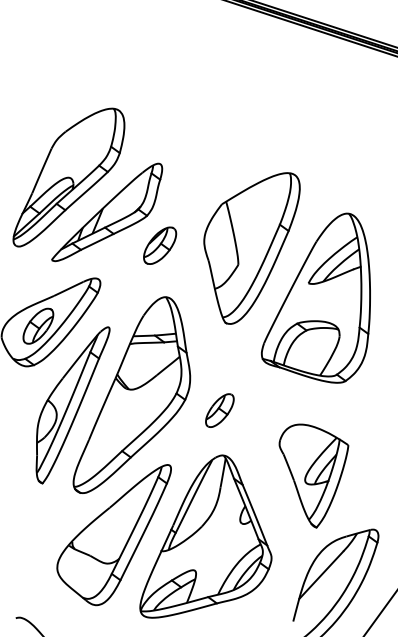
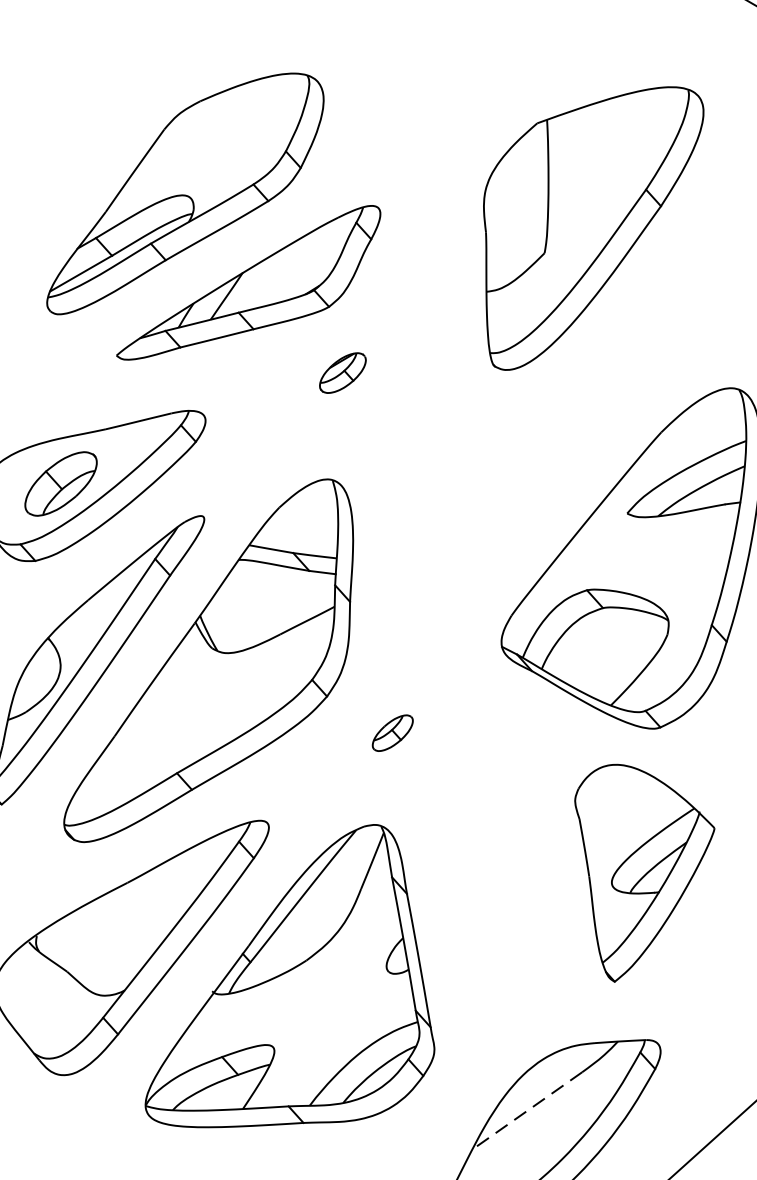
part: (160, 245) -> (343, 372), size x0.6
part: (251, 248) -> (578, 225), moved
part: (219, 410) -> (391, 732), size x0.6
part: (313, 475) -> (630, 874), moved
line: (320, 575) -> (525, 1110), solid -> dashed

